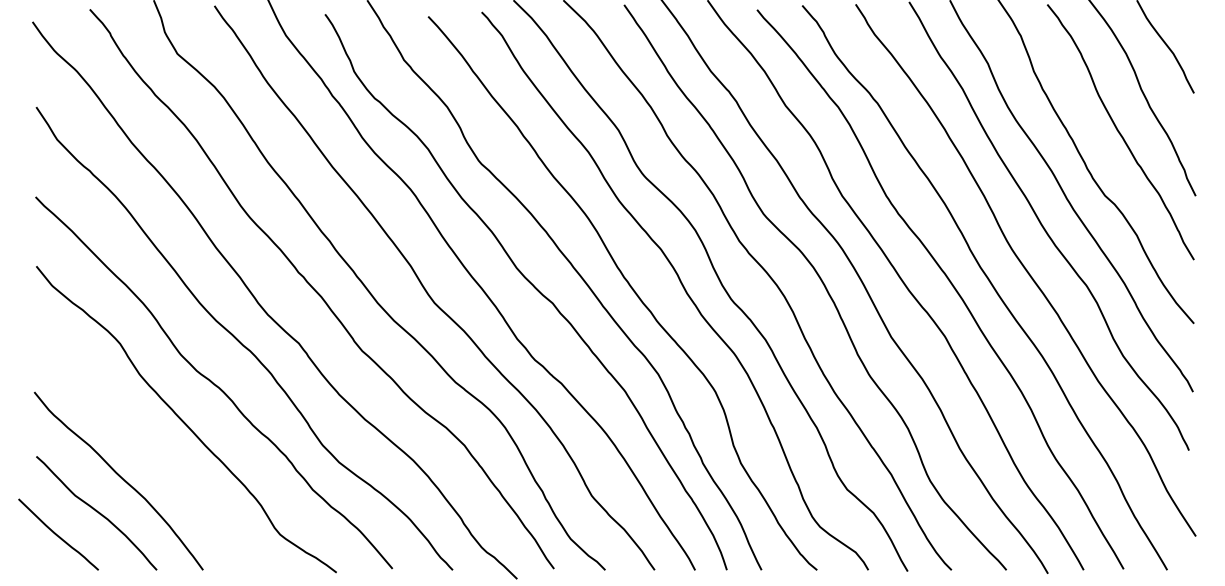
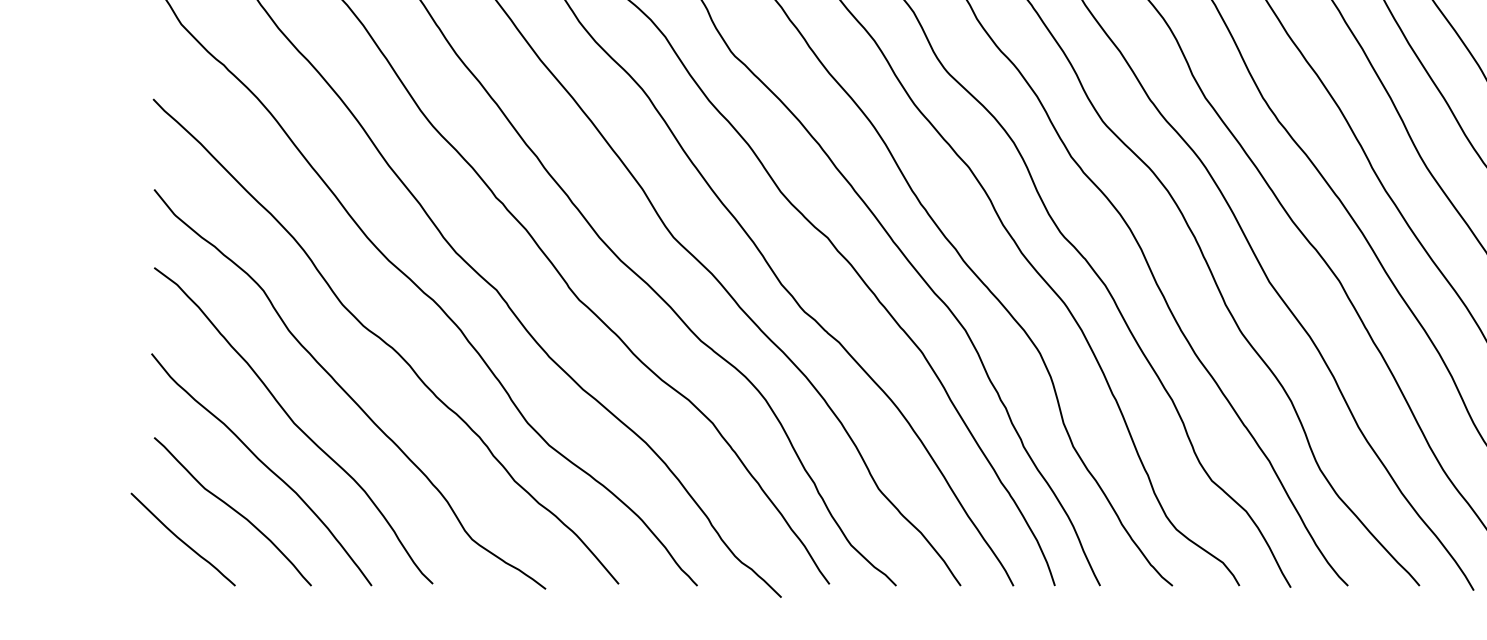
curve: (143, 446) -> (293, 424), added

